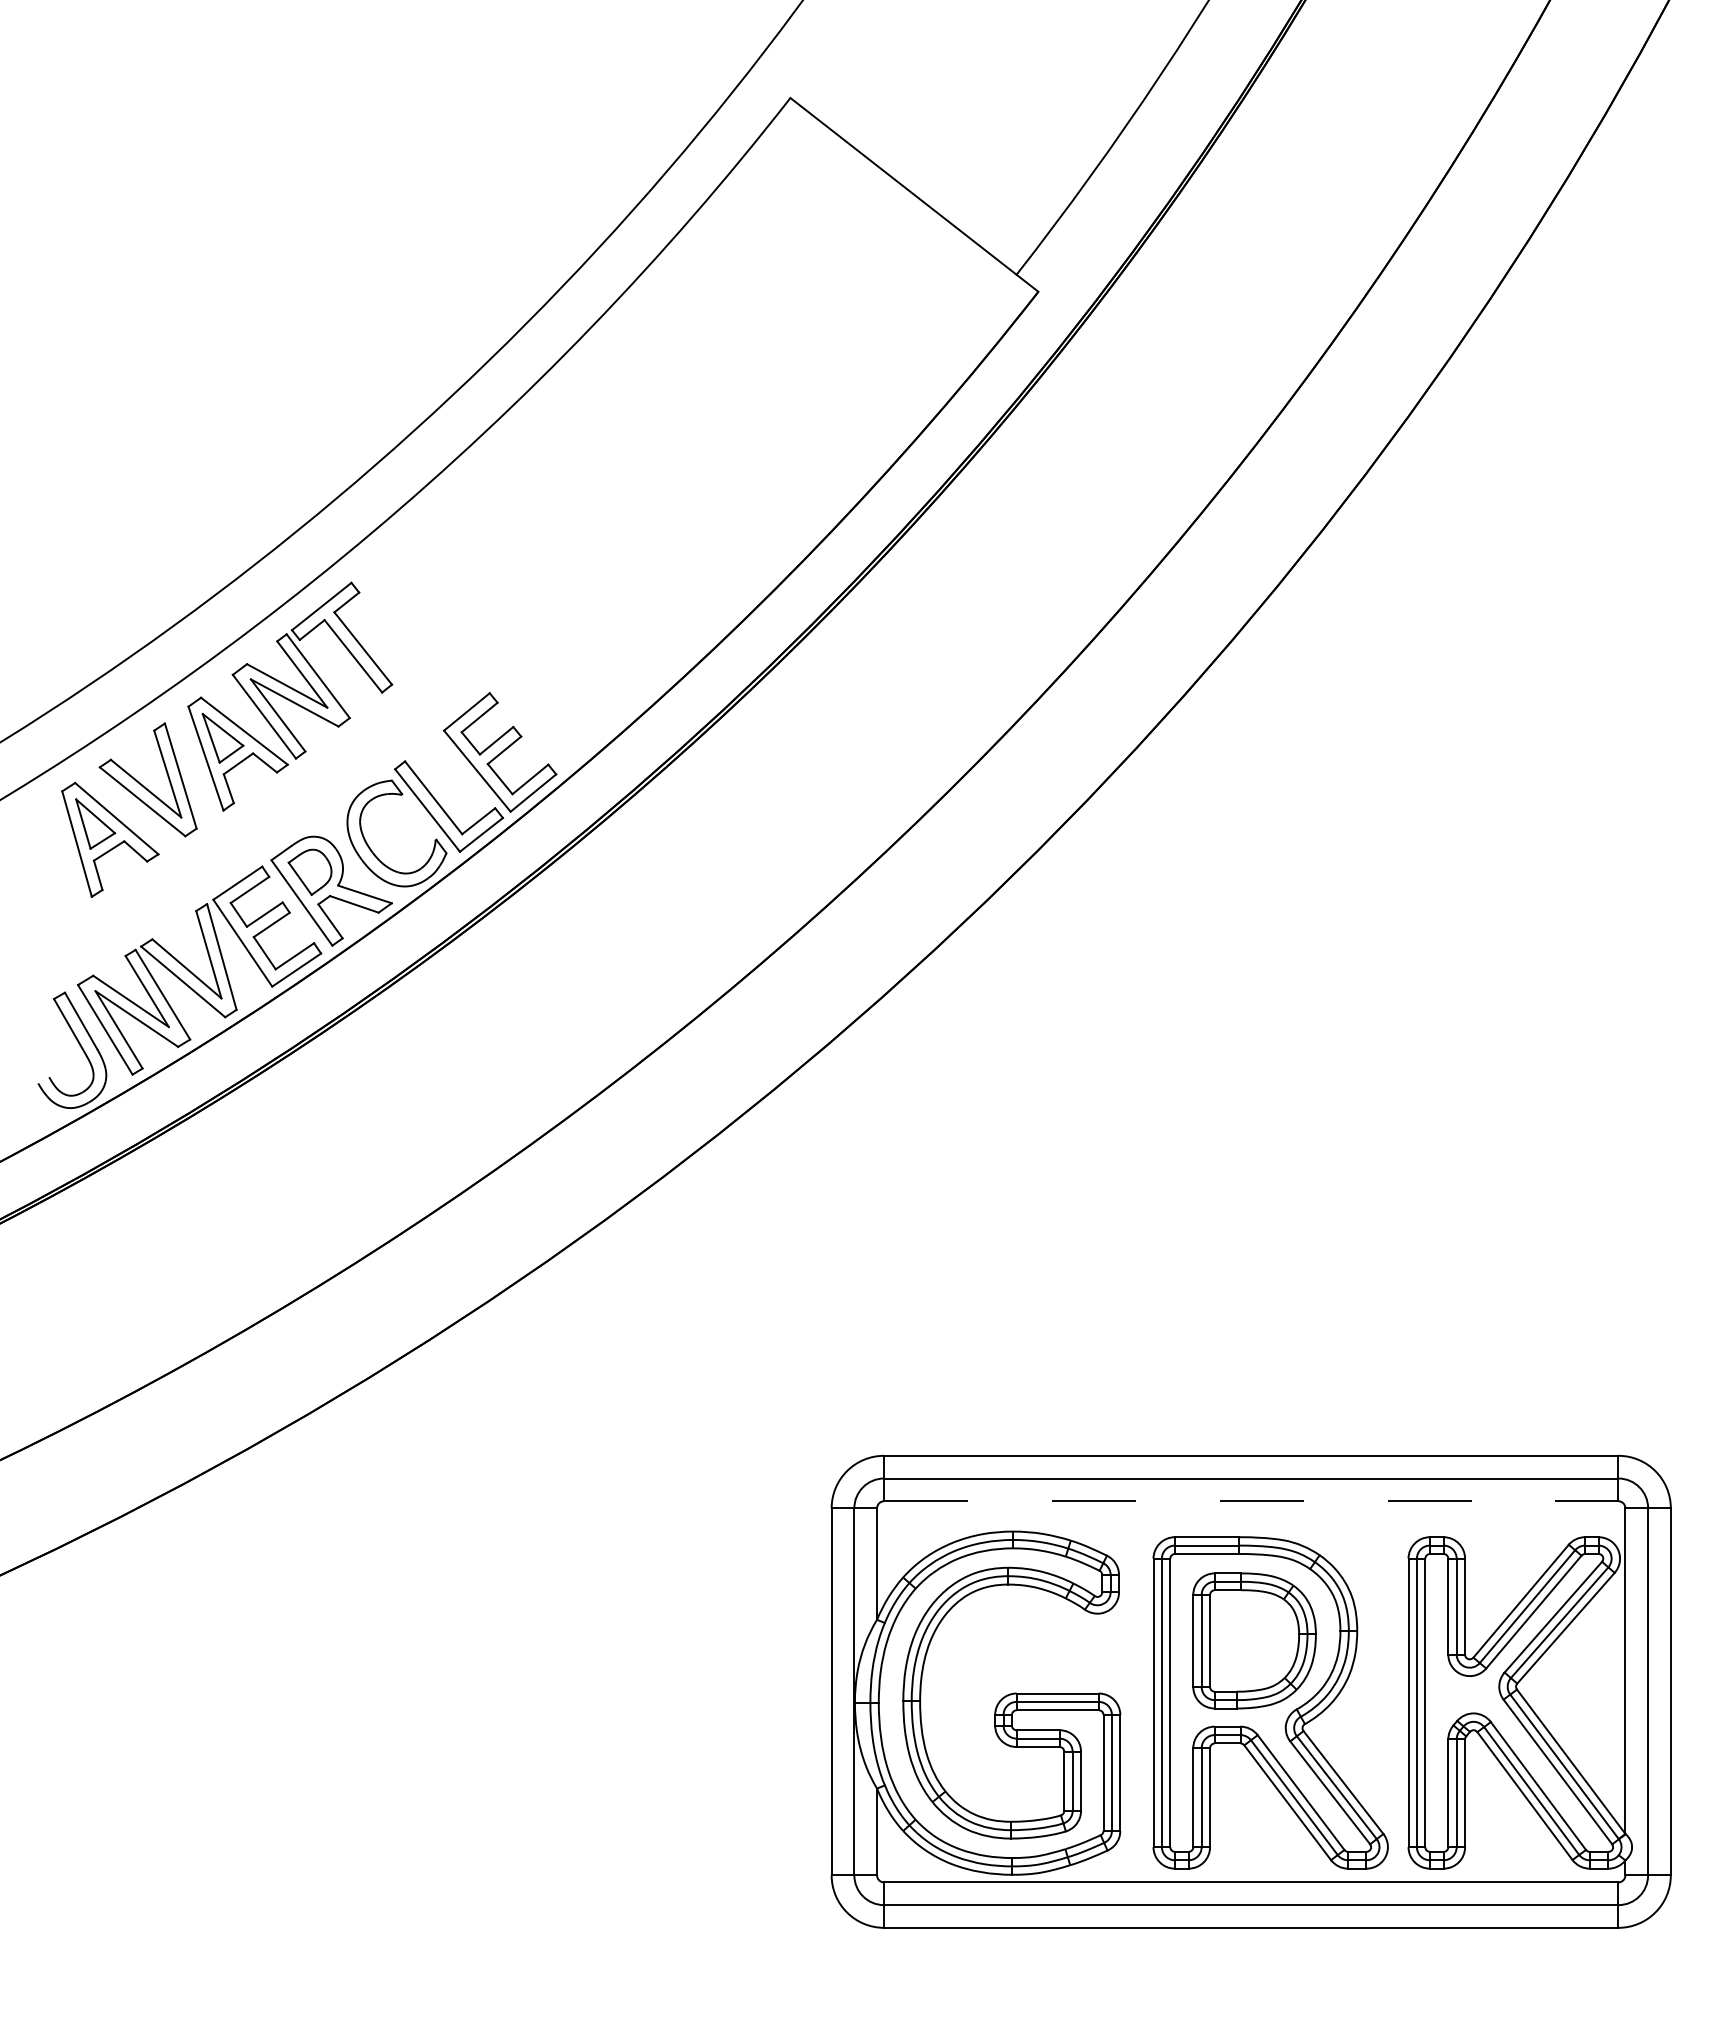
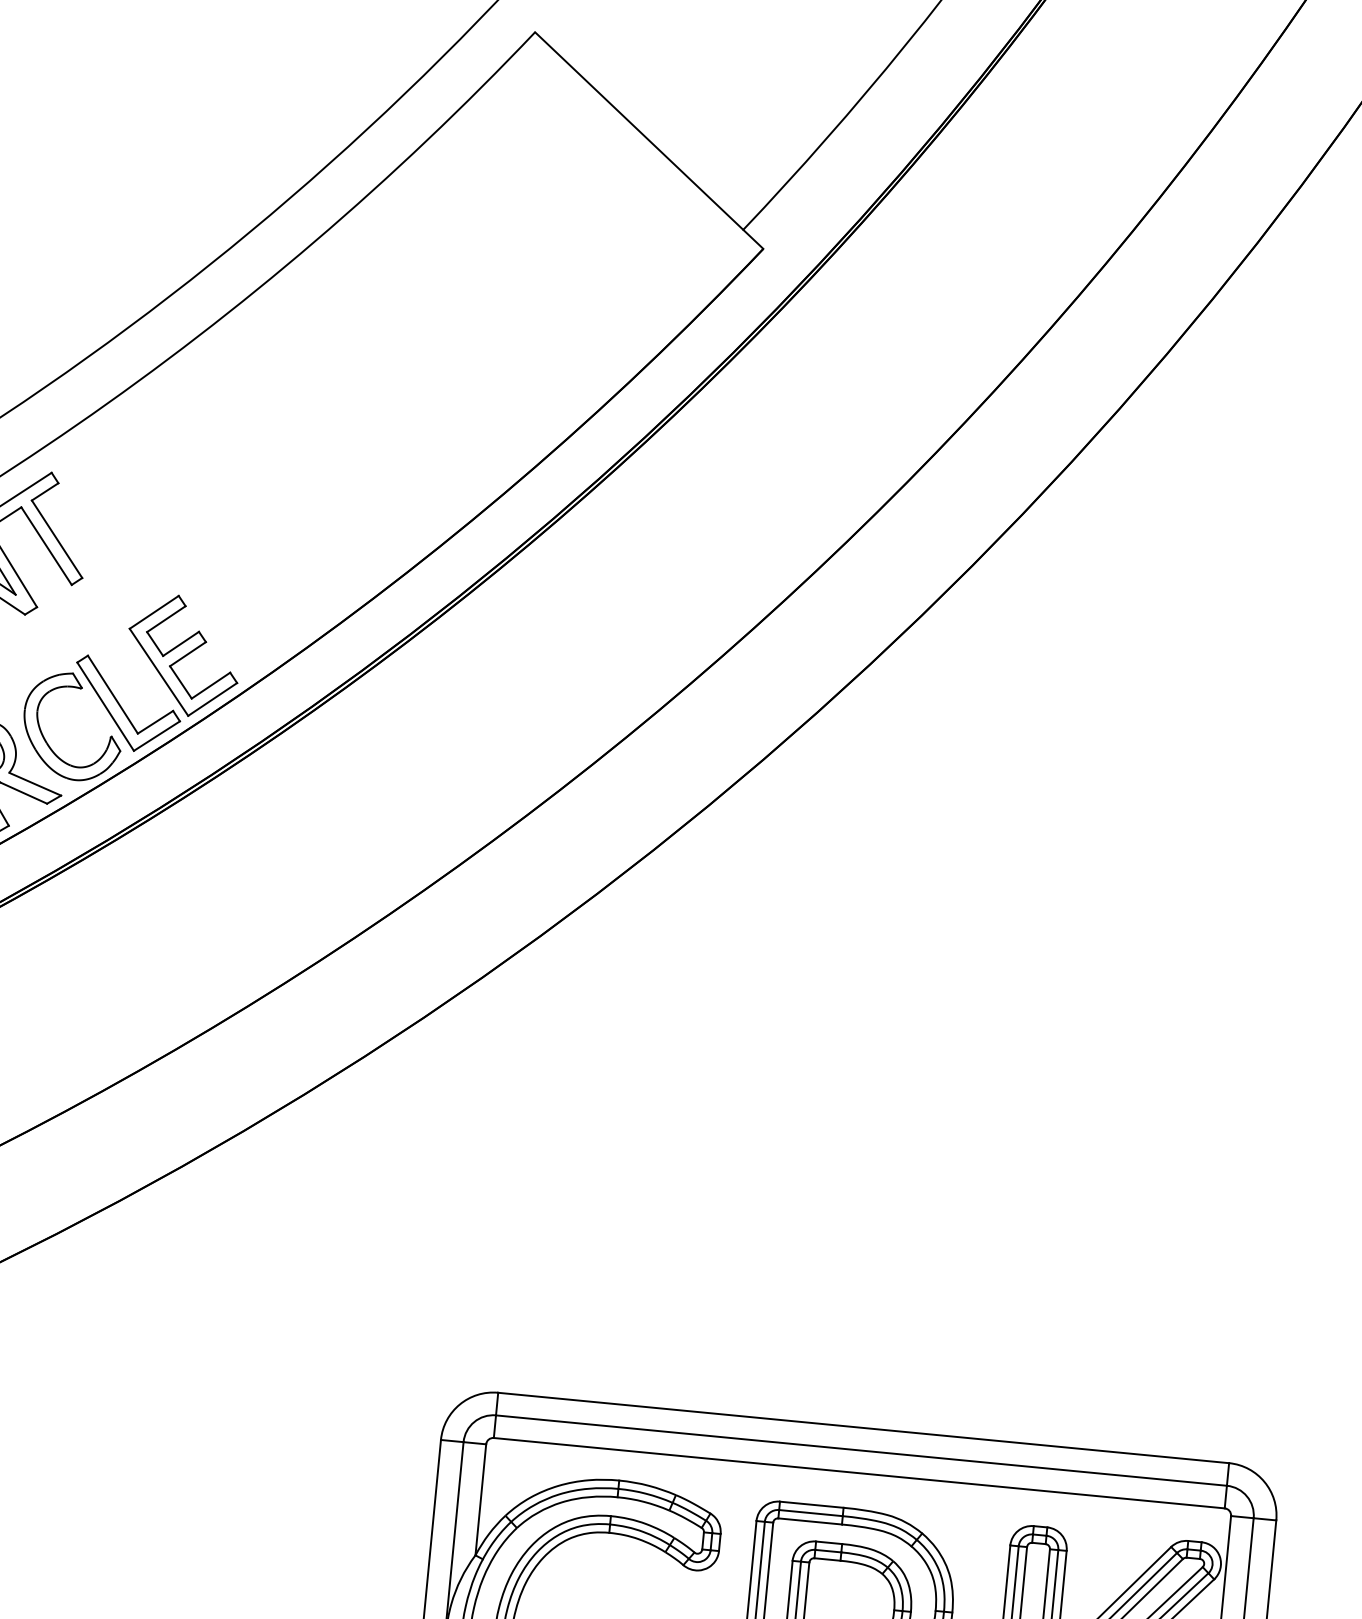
line: (1251, 1501) -> (859, 1473), dashed -> solid

